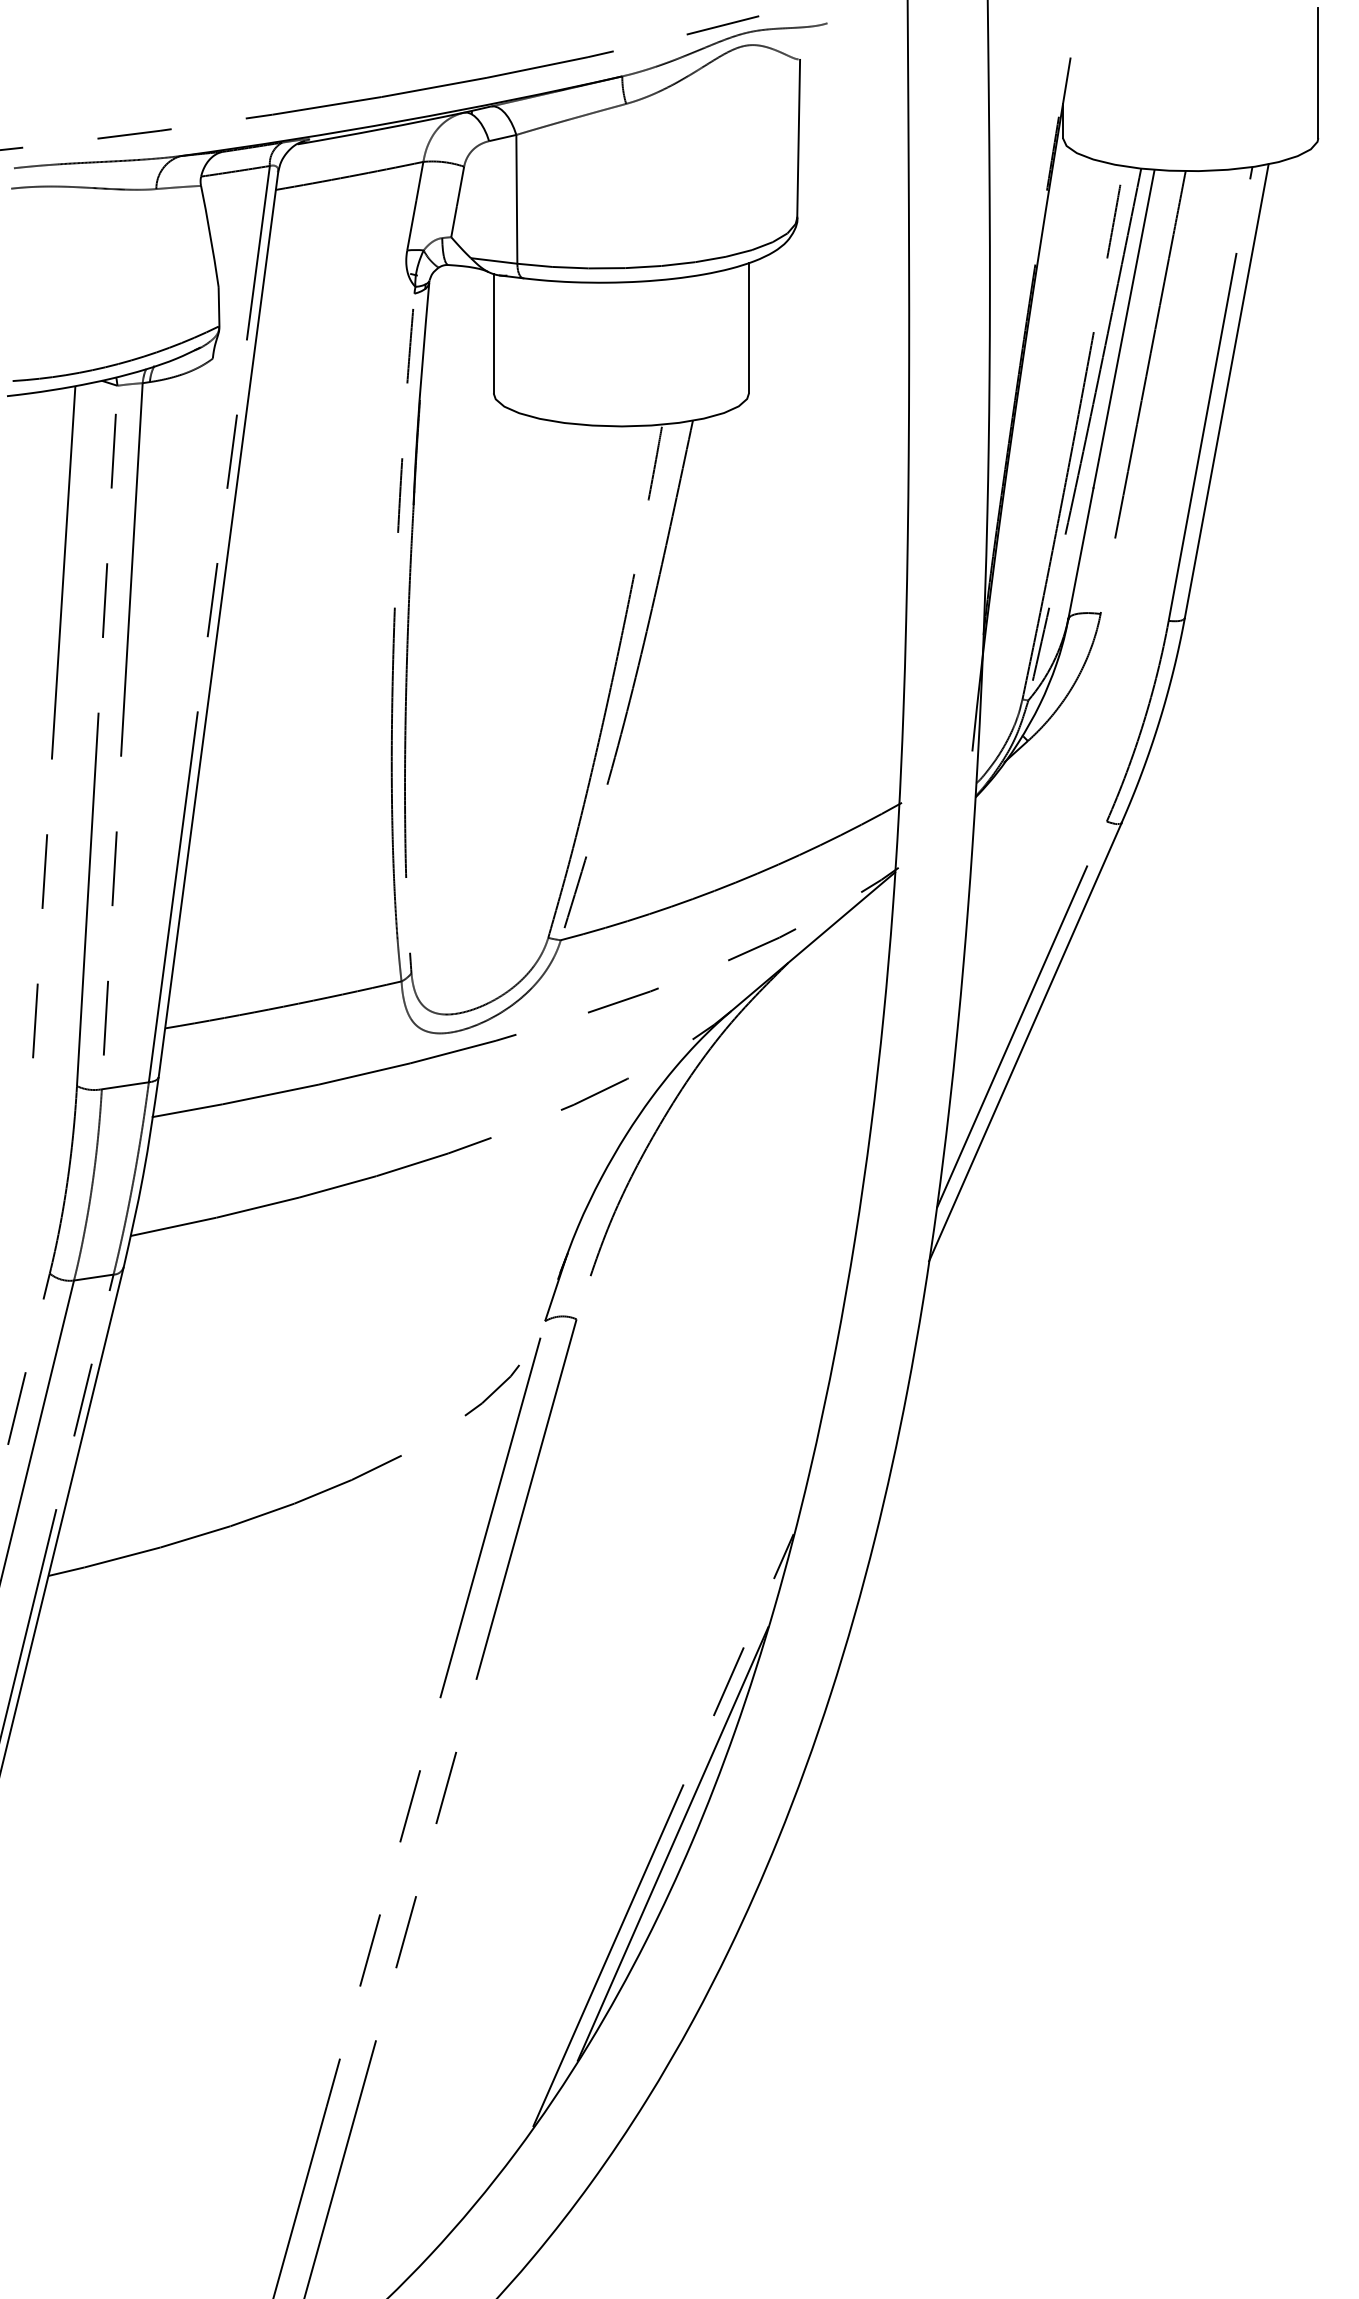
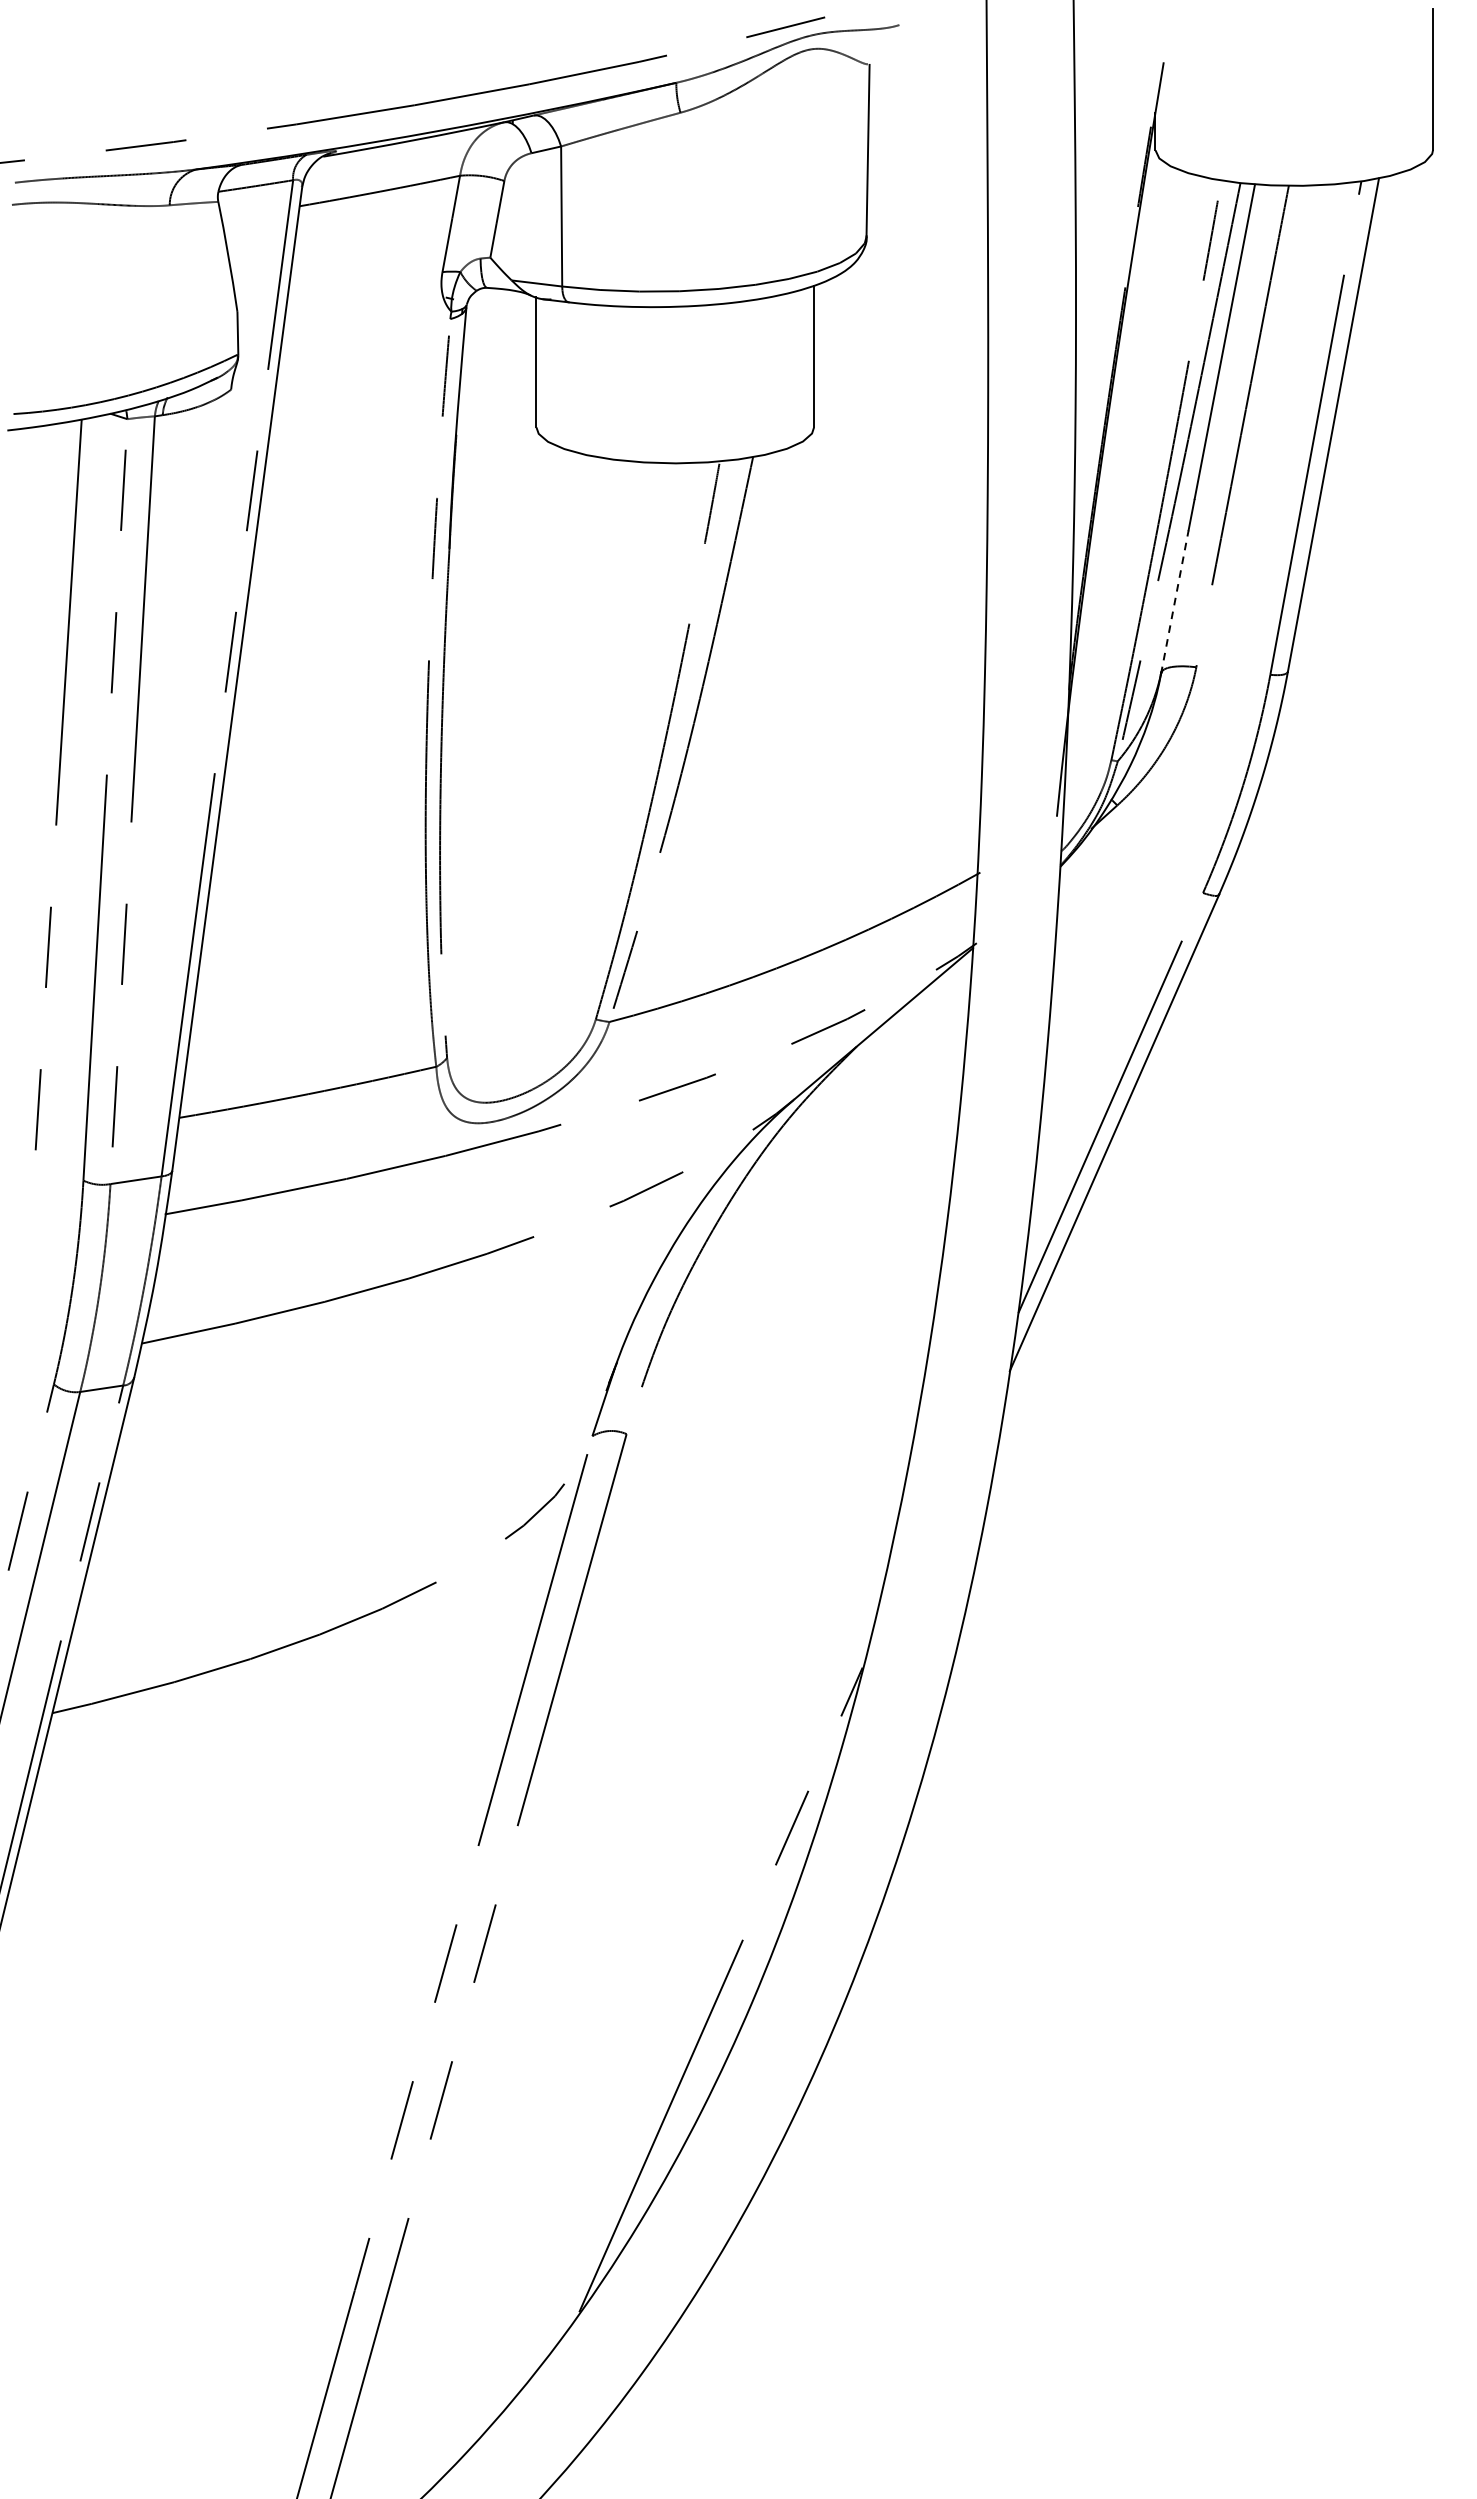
line: (1080, 553) -> (1174, 601), solid -> dashed
line: (672, 1843) -> (730, 2004), removed

